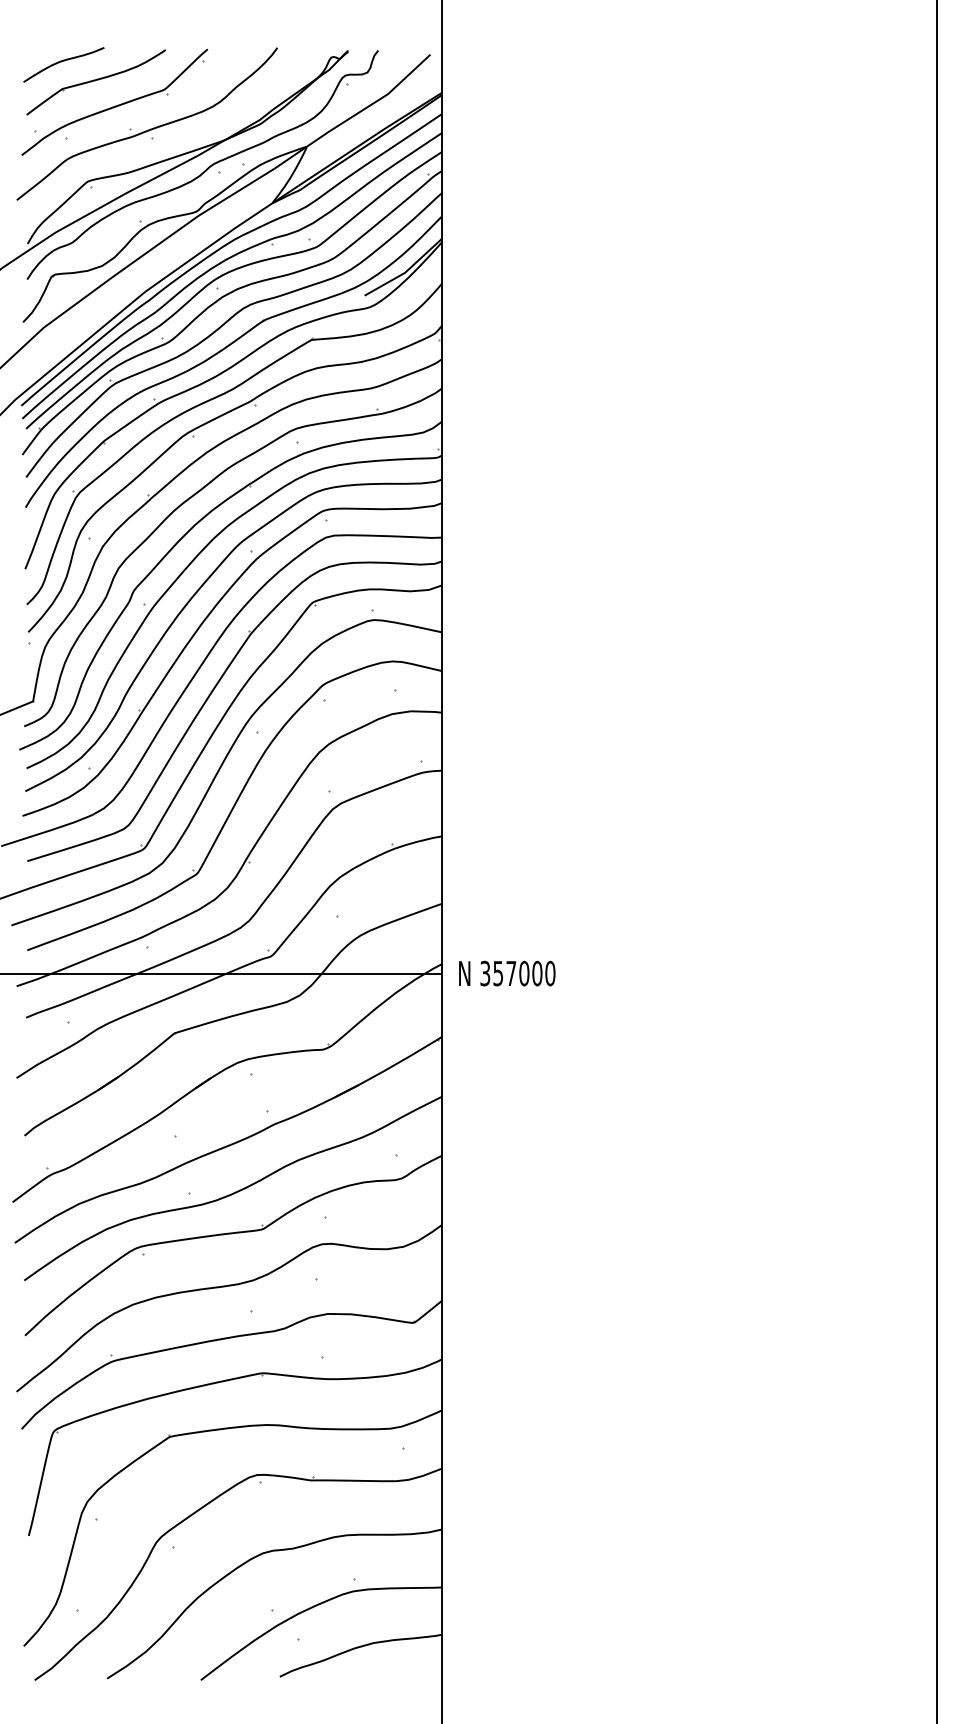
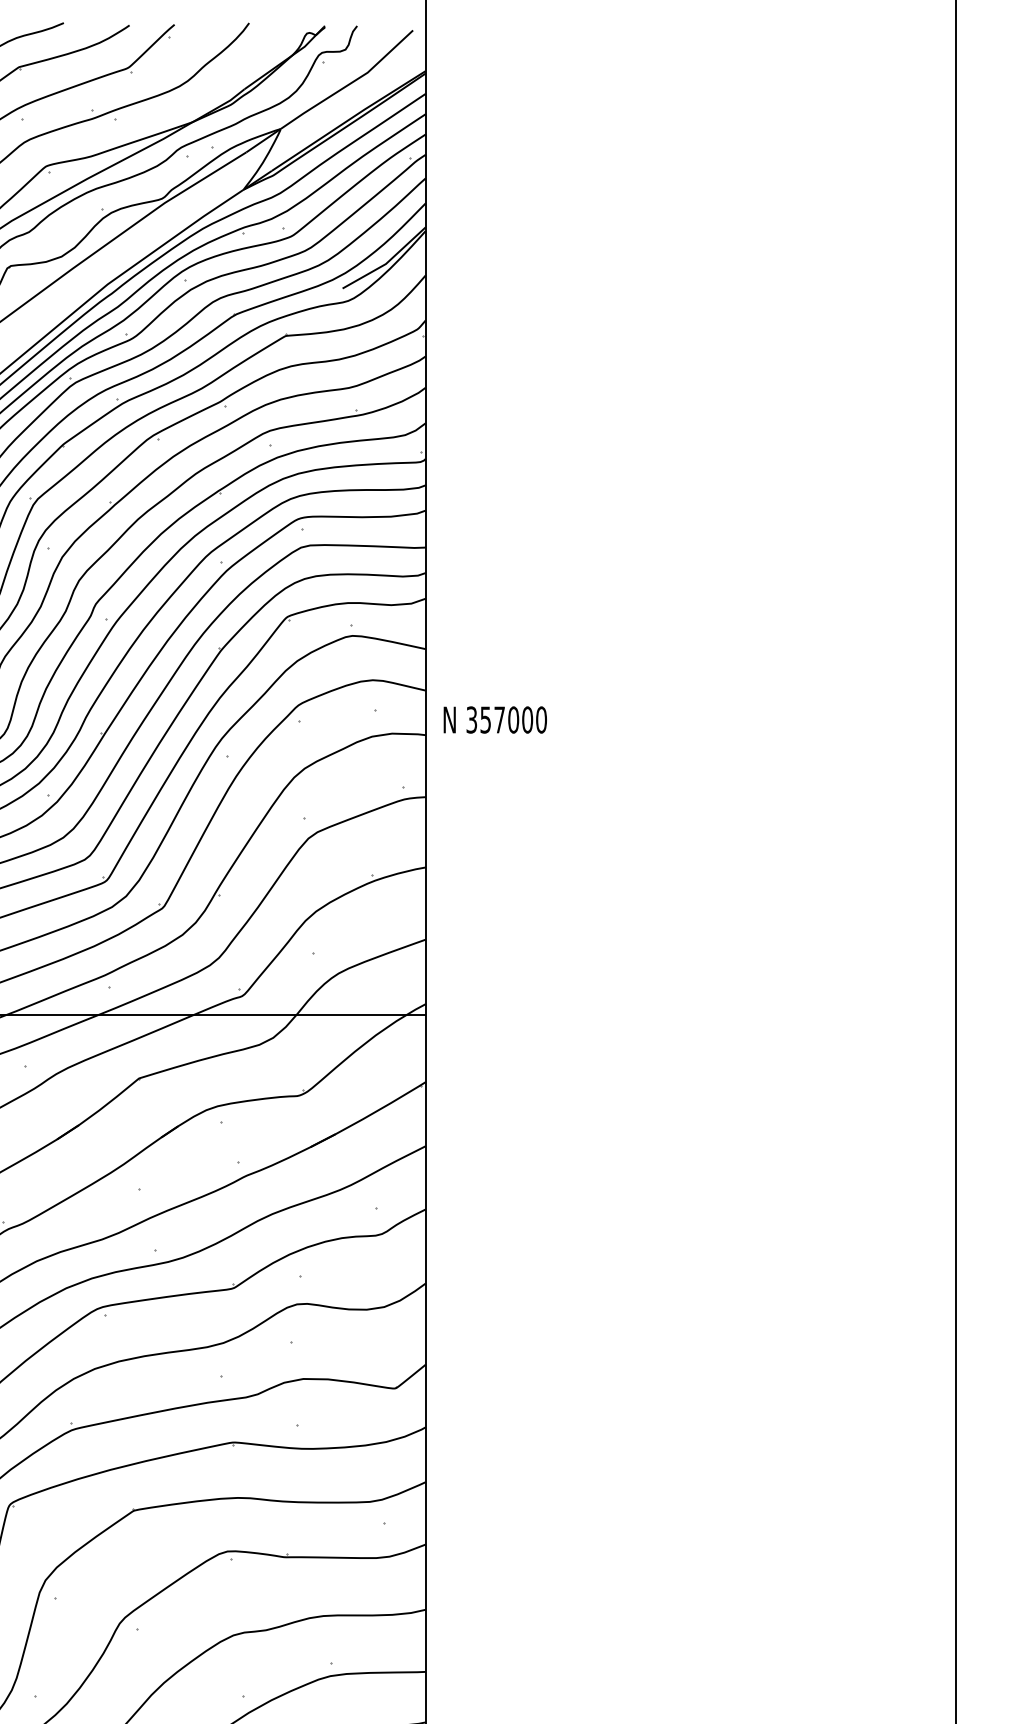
text: (507, 973) -> (495, 719), moved

